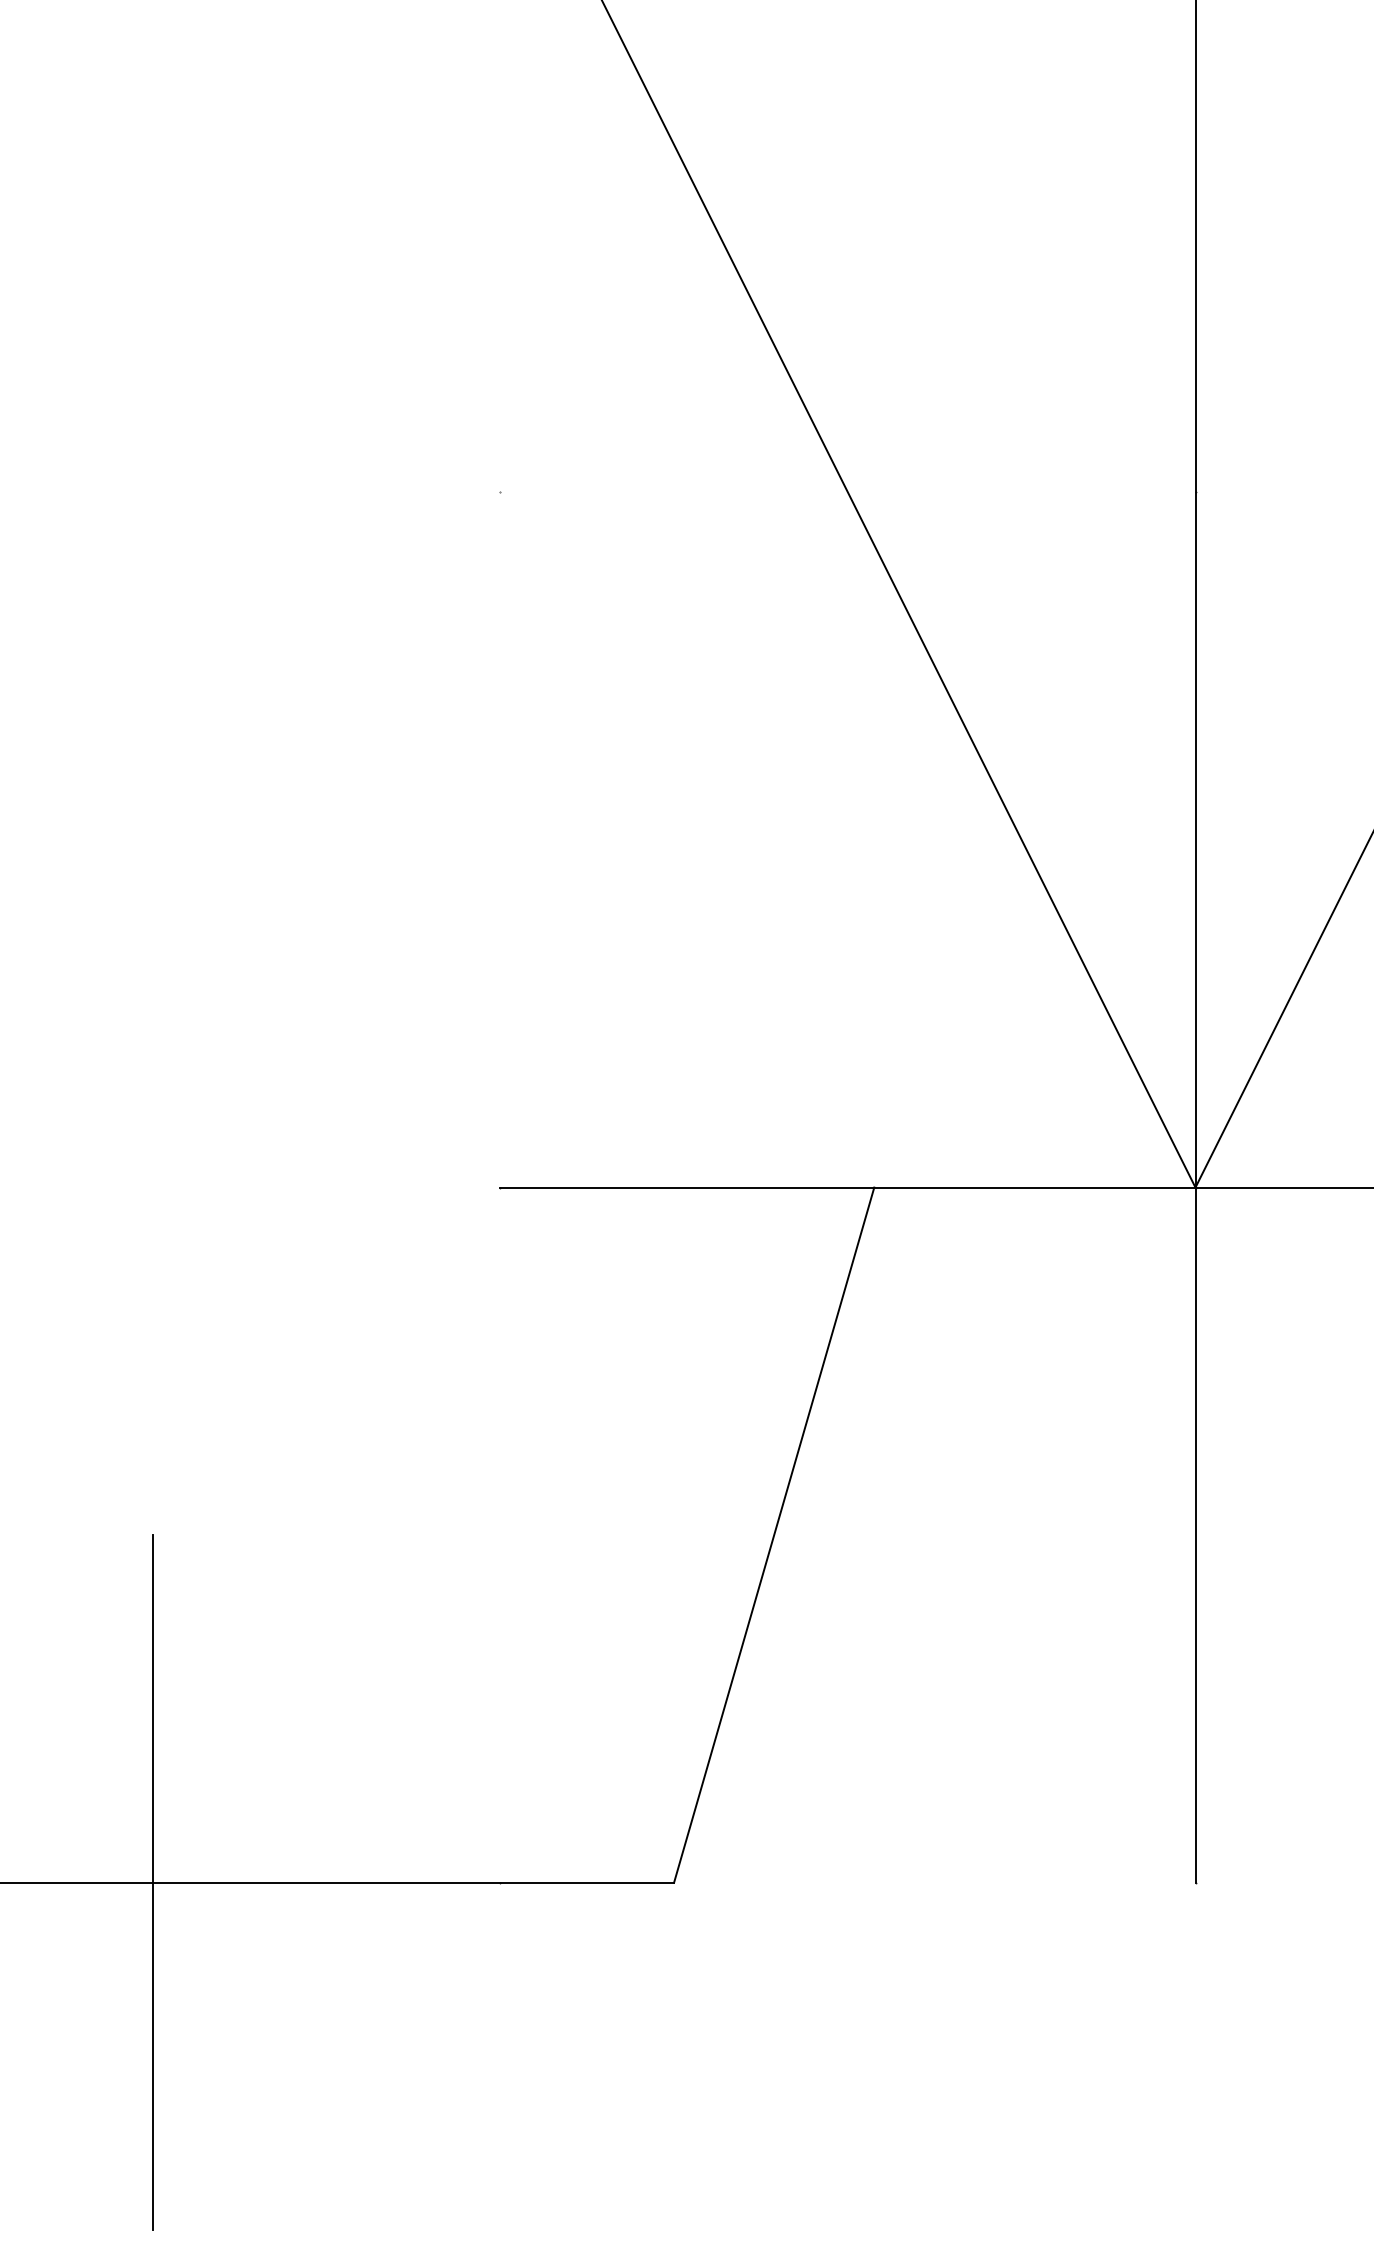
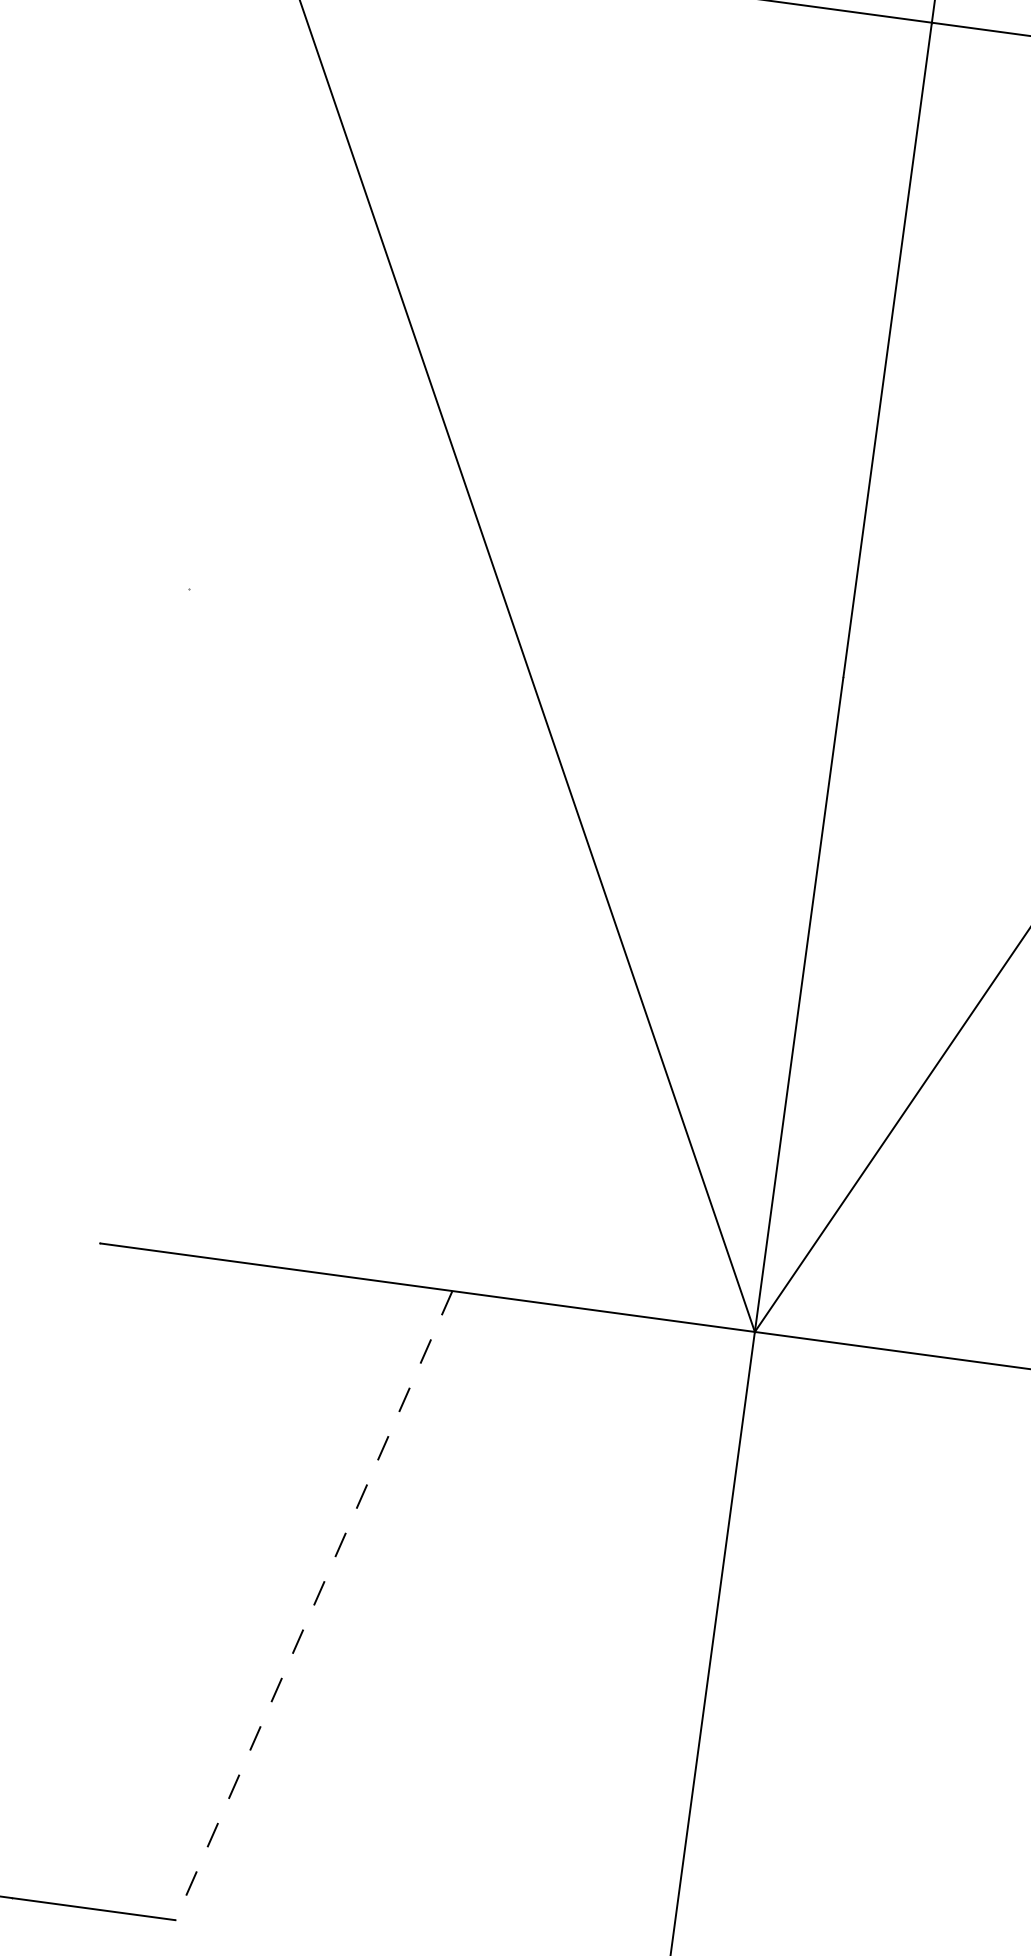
line: (774, 1535) -> (314, 1605), solid -> dashed

